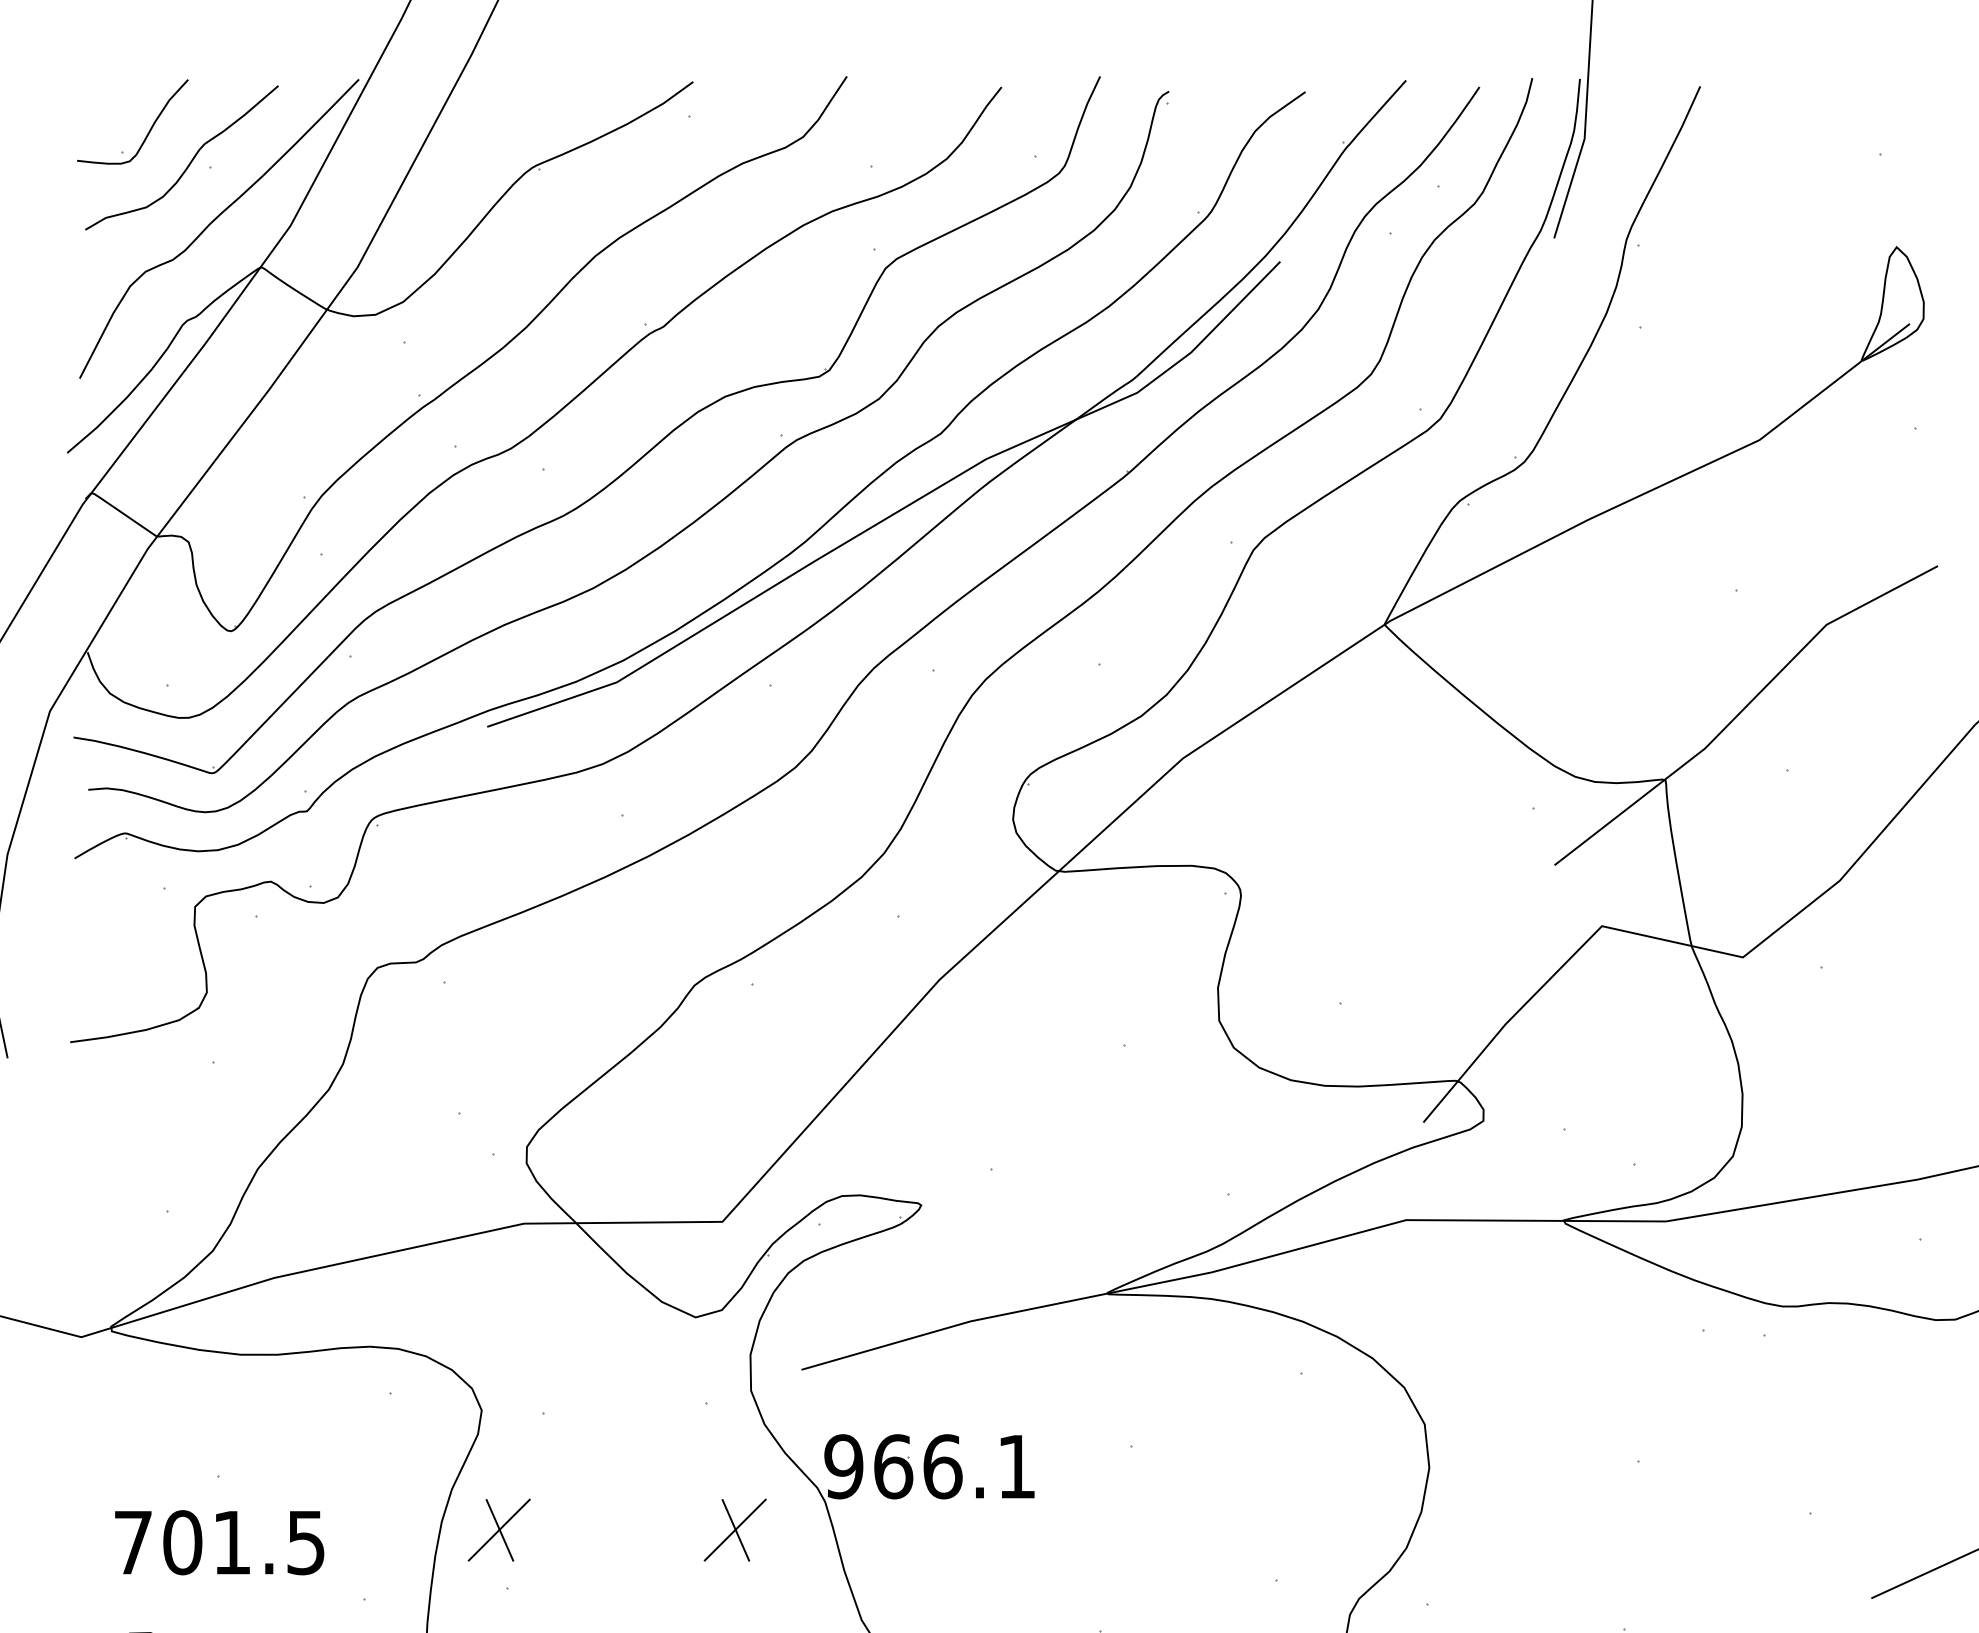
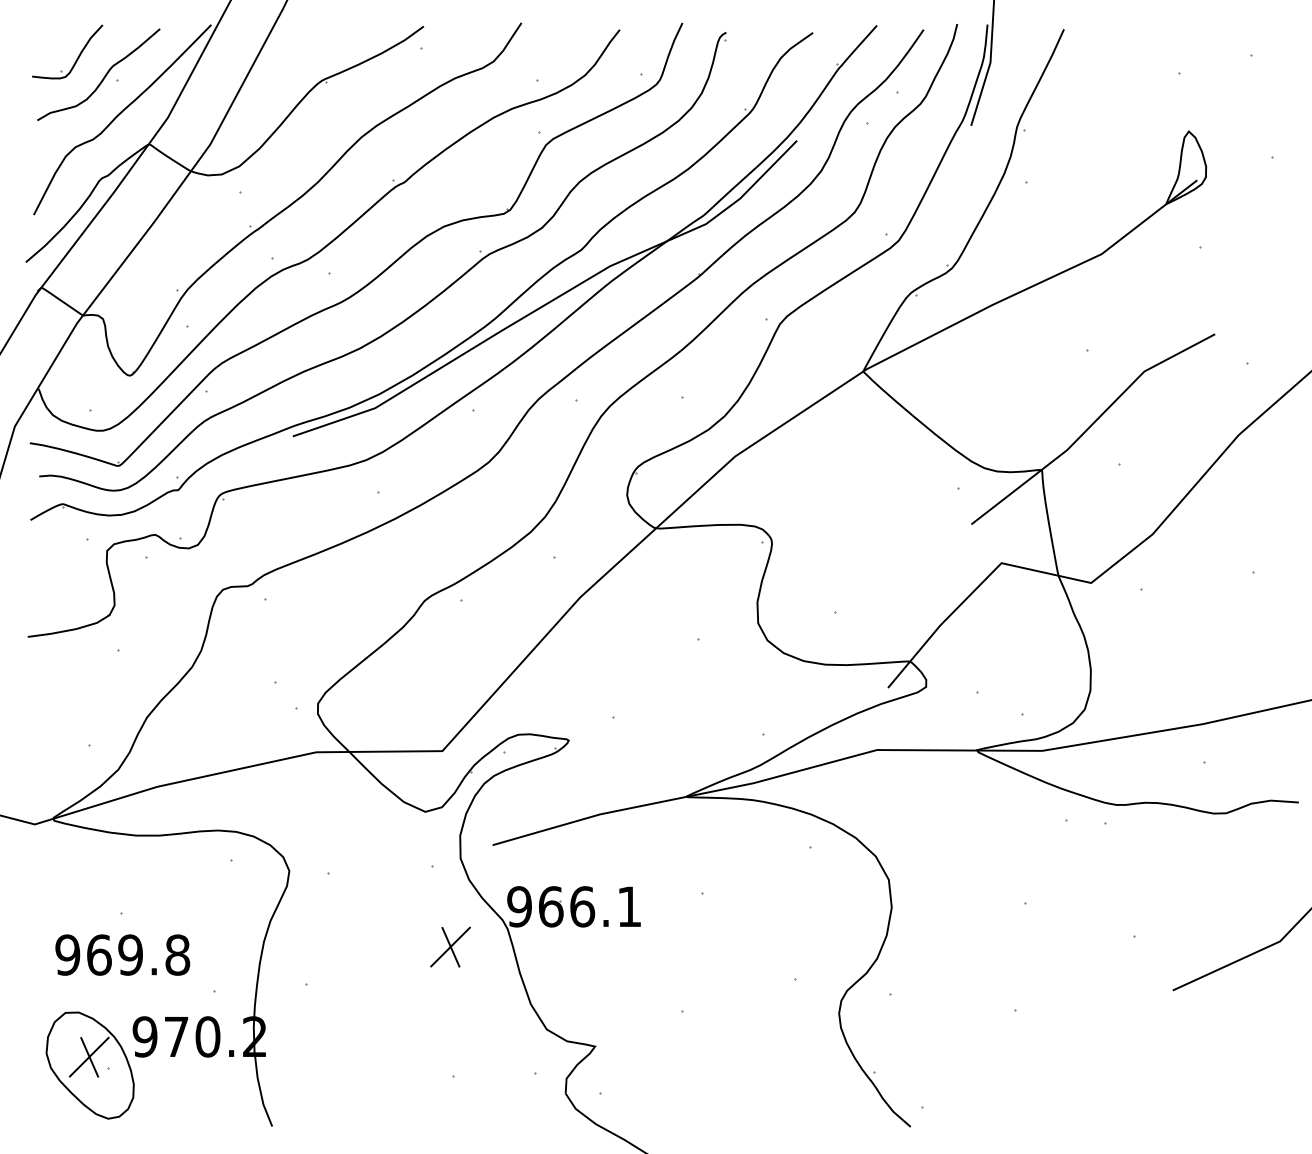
part: (499, 1529) -> (300, 946), removed
text: (219, 1541) -> (122, 954), 701.5 -> 969.8

